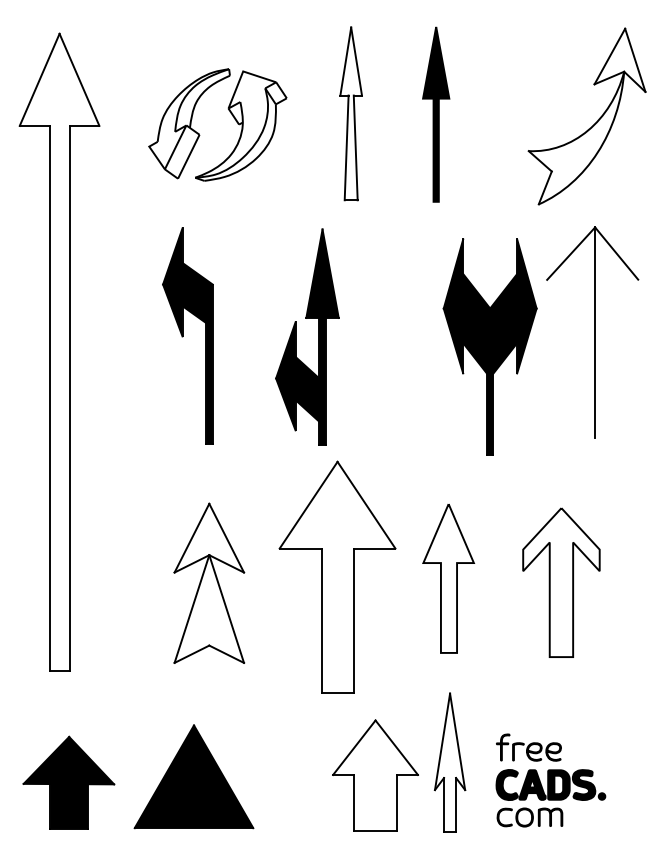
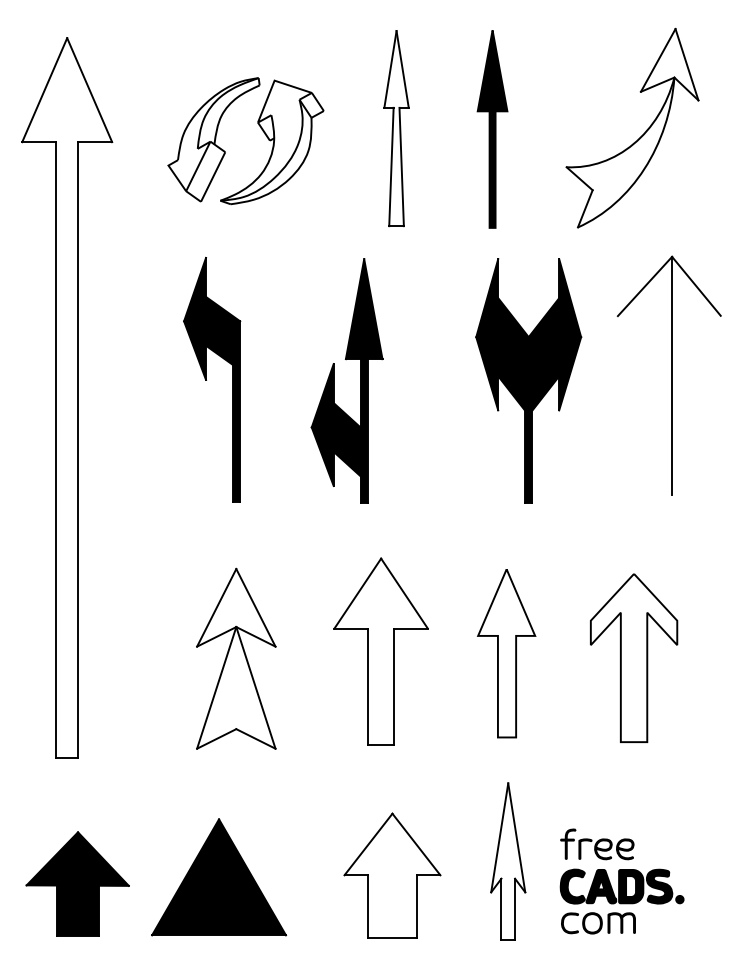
part: (594, 123) -> (640, 136), moved
part: (489, 346) -> (527, 380), moved
part: (337, 576) -> (381, 651), size x0.71
part: (375, 775) -> (392, 875), moved

